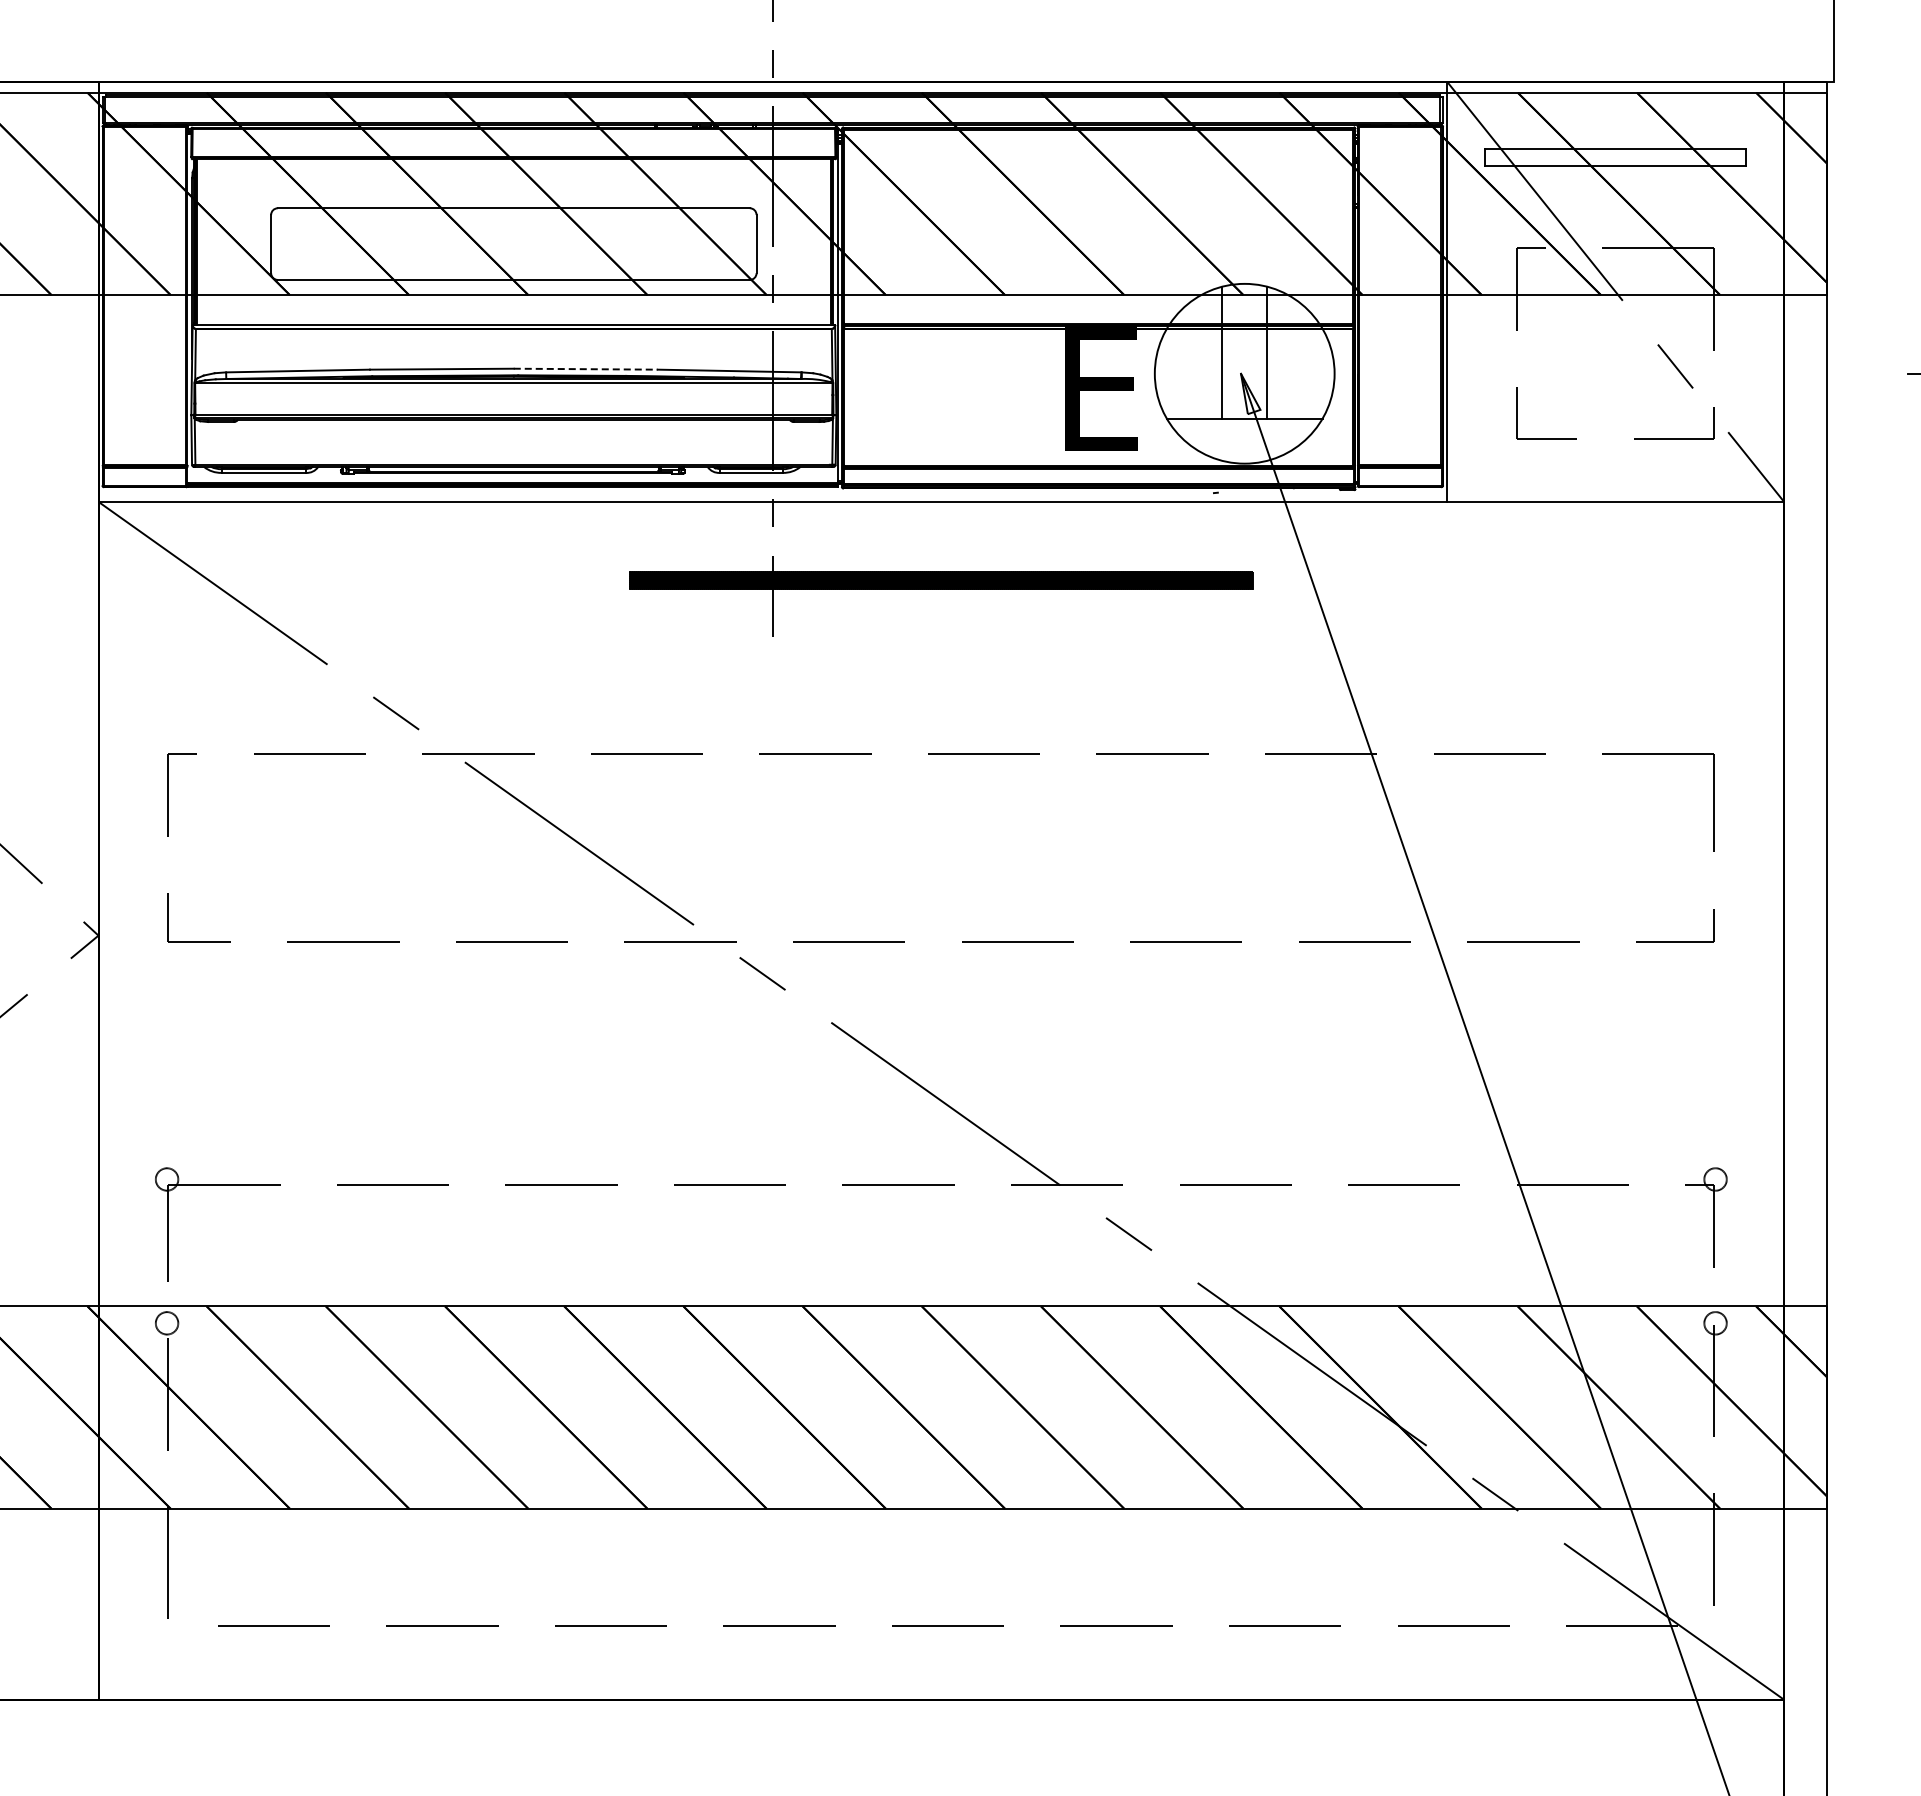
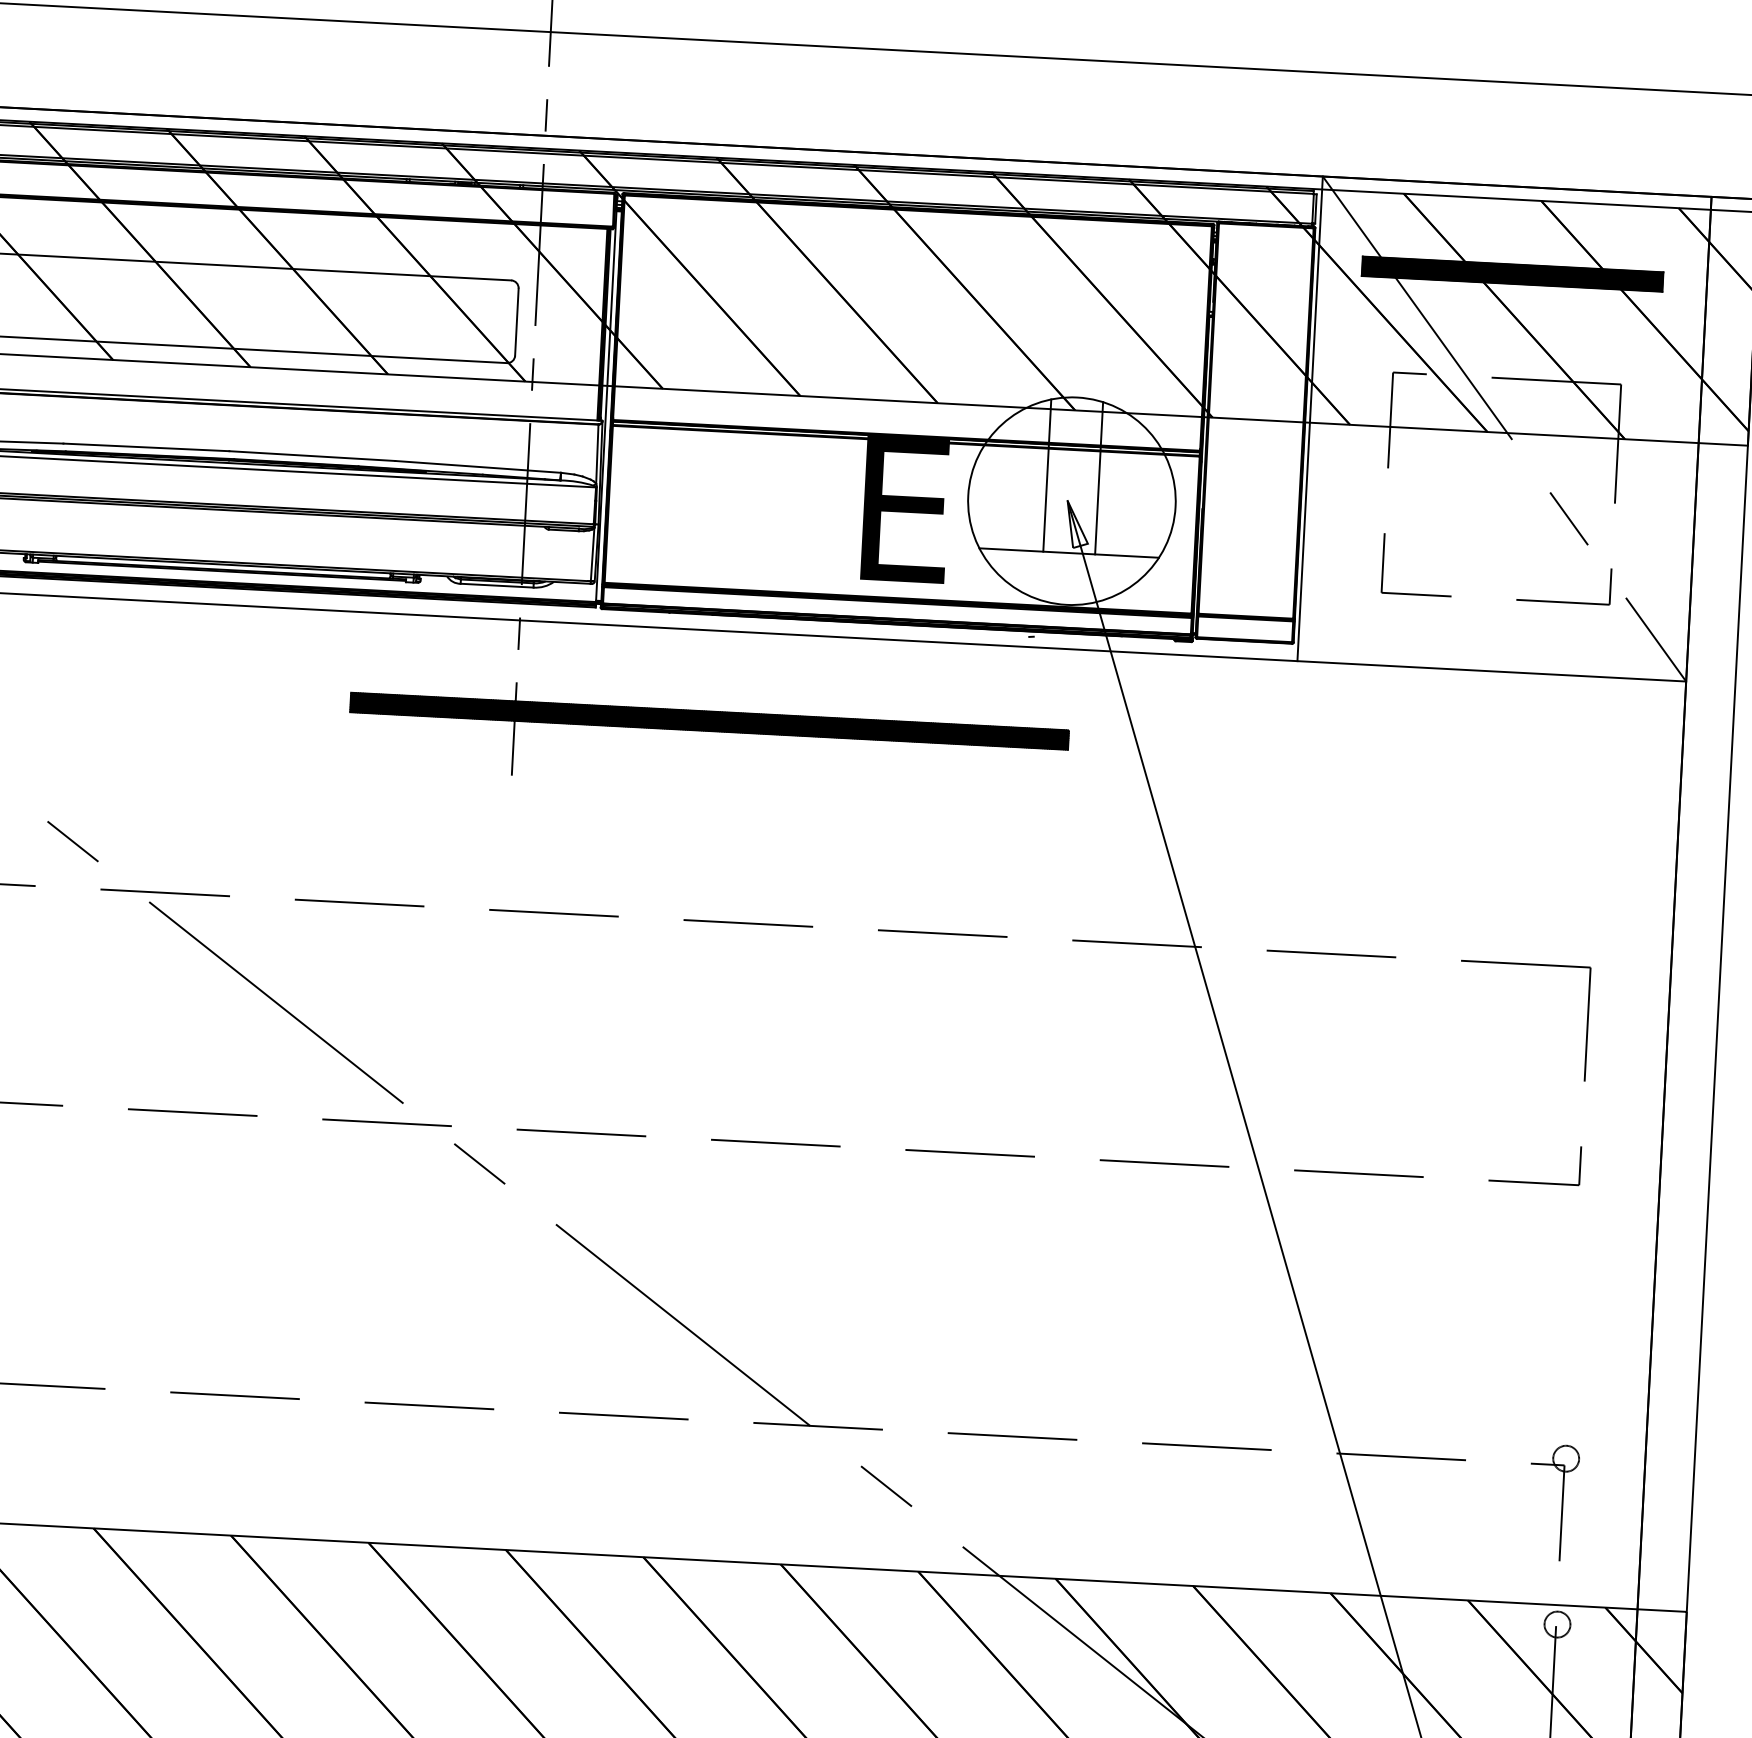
hatch: (1615, 157) -> (1512, 274), added
line: (585, 369) -> (312, 456), dashed -> solid

